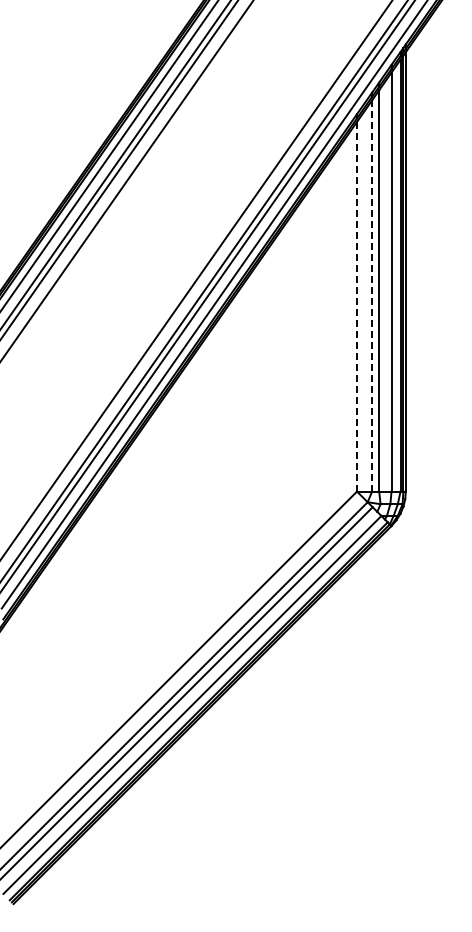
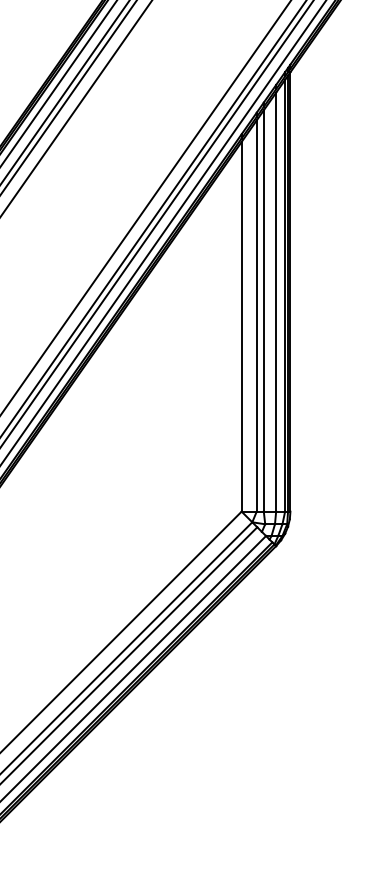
line: (372, 295) -> (257, 315), dashed -> solid
line: (357, 306) -> (242, 326), dashed -> solid

